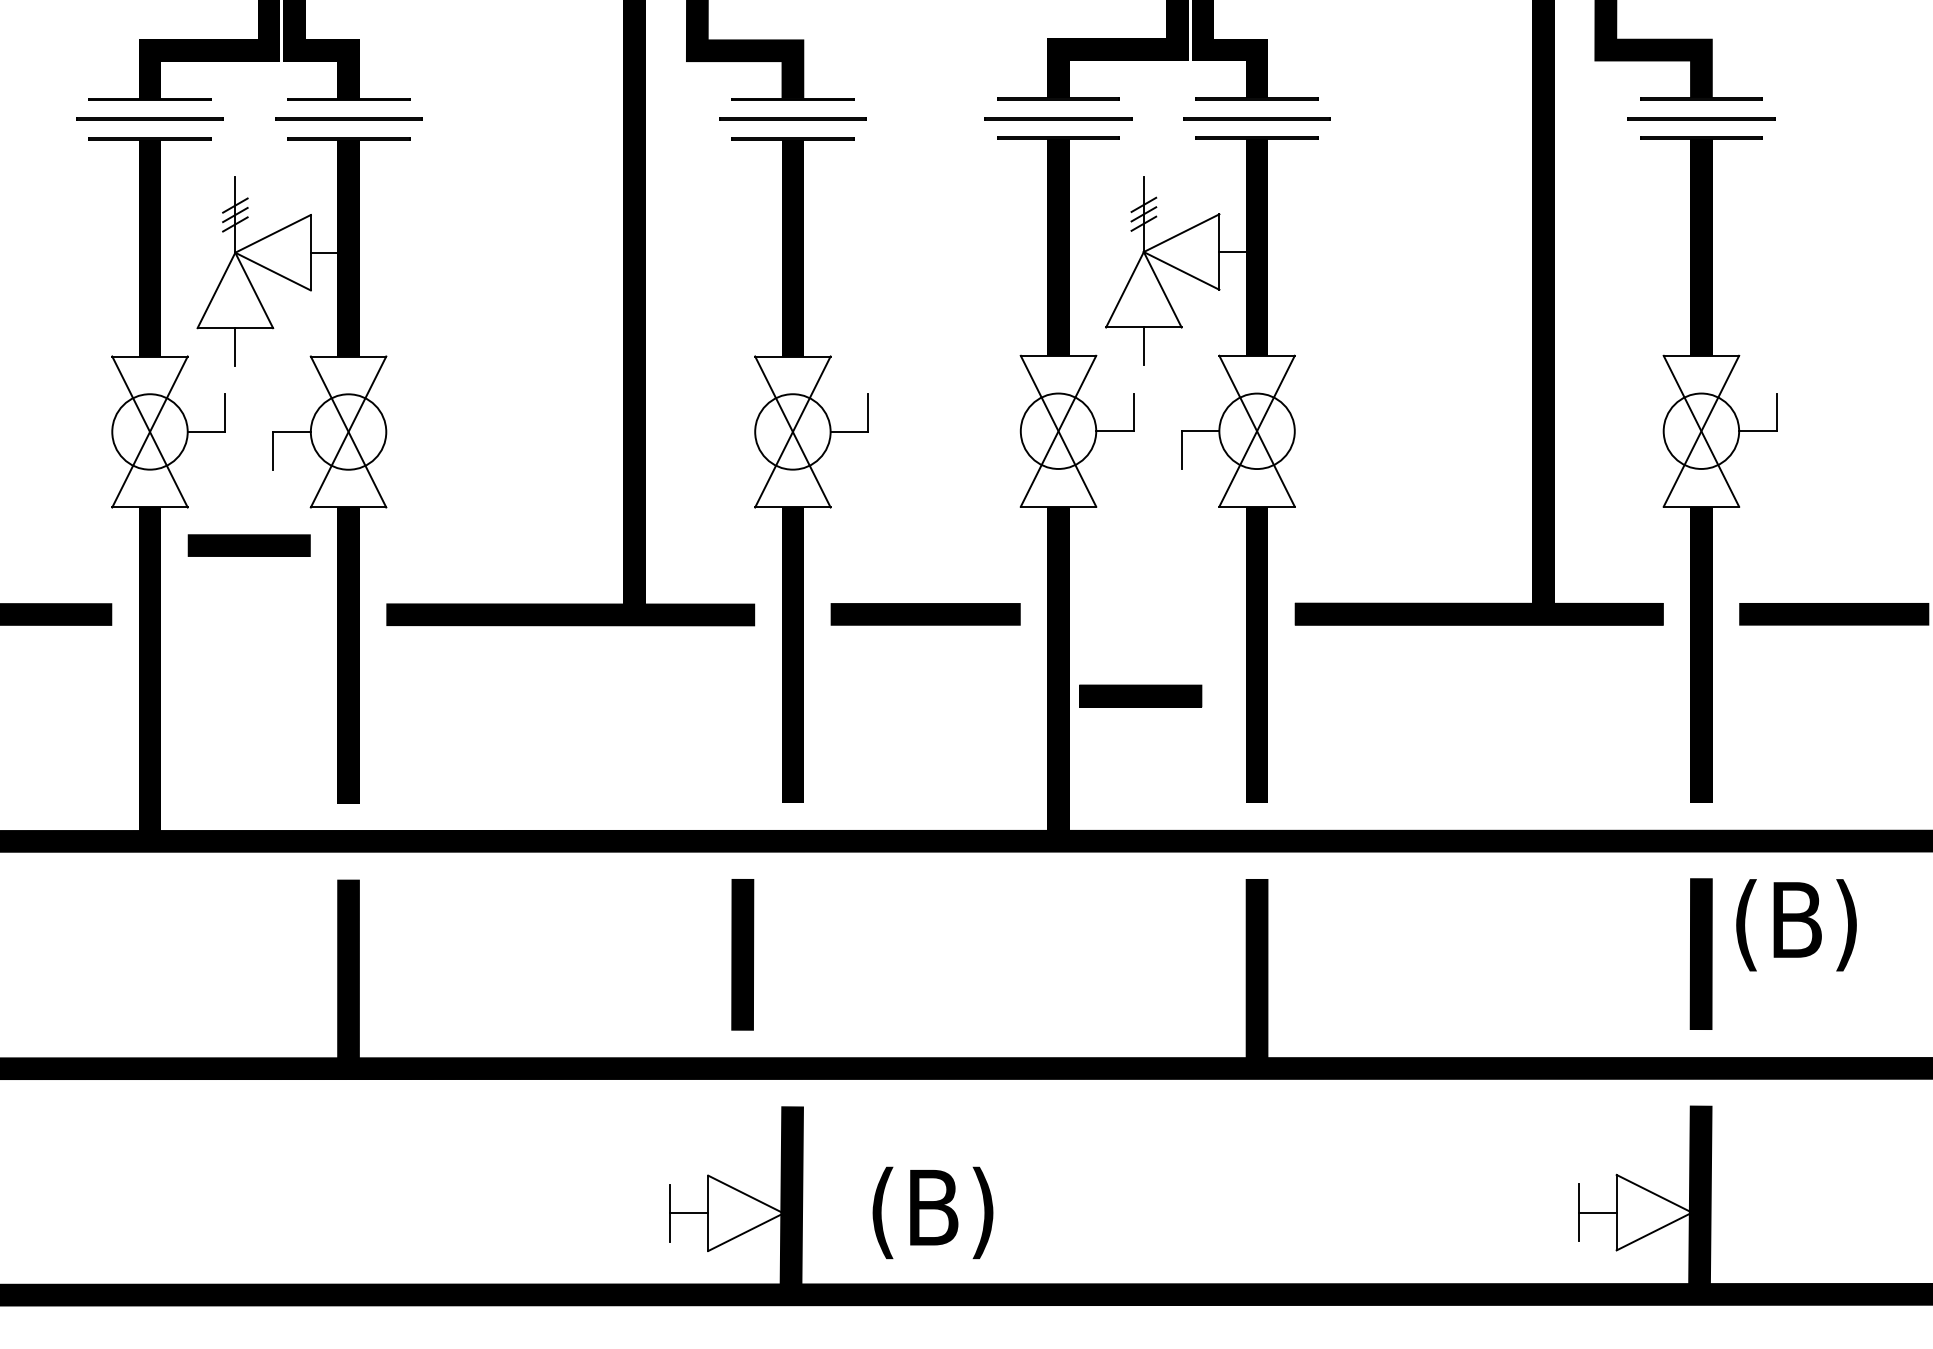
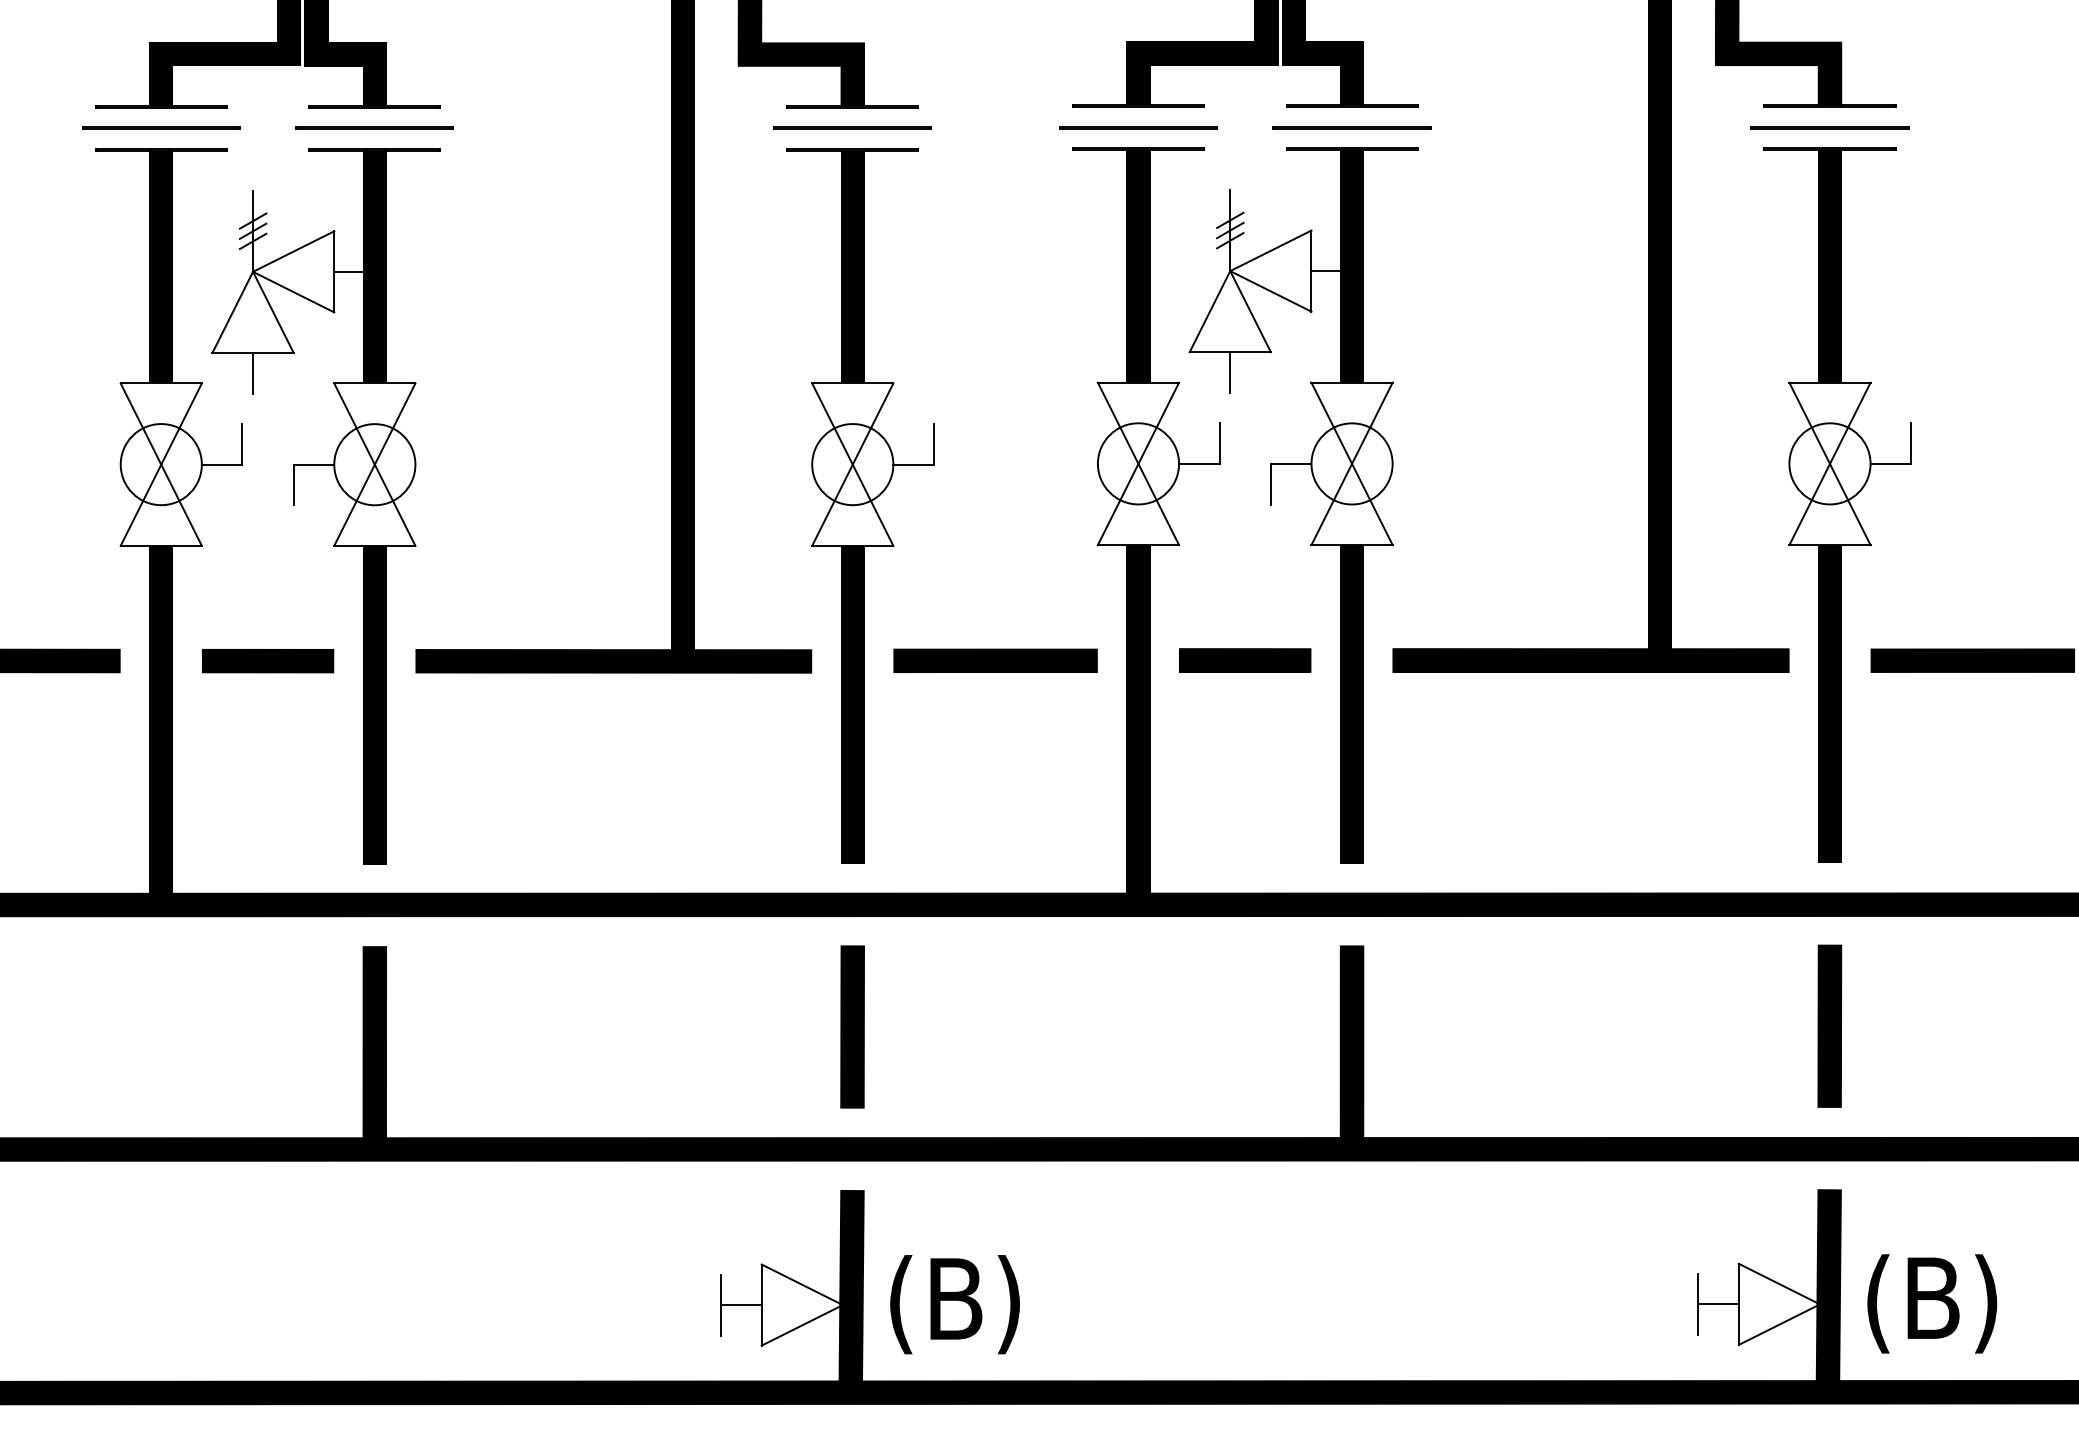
line: (248, 545) -> (267, 660), moved
part: (1140, 695) -> (1244, 659), moved
text: (1796, 925) -> (1932, 1304), moved
line: (742, 954) -> (852, 1026), moved
text: (932, 1212) -> (954, 1304), moved

